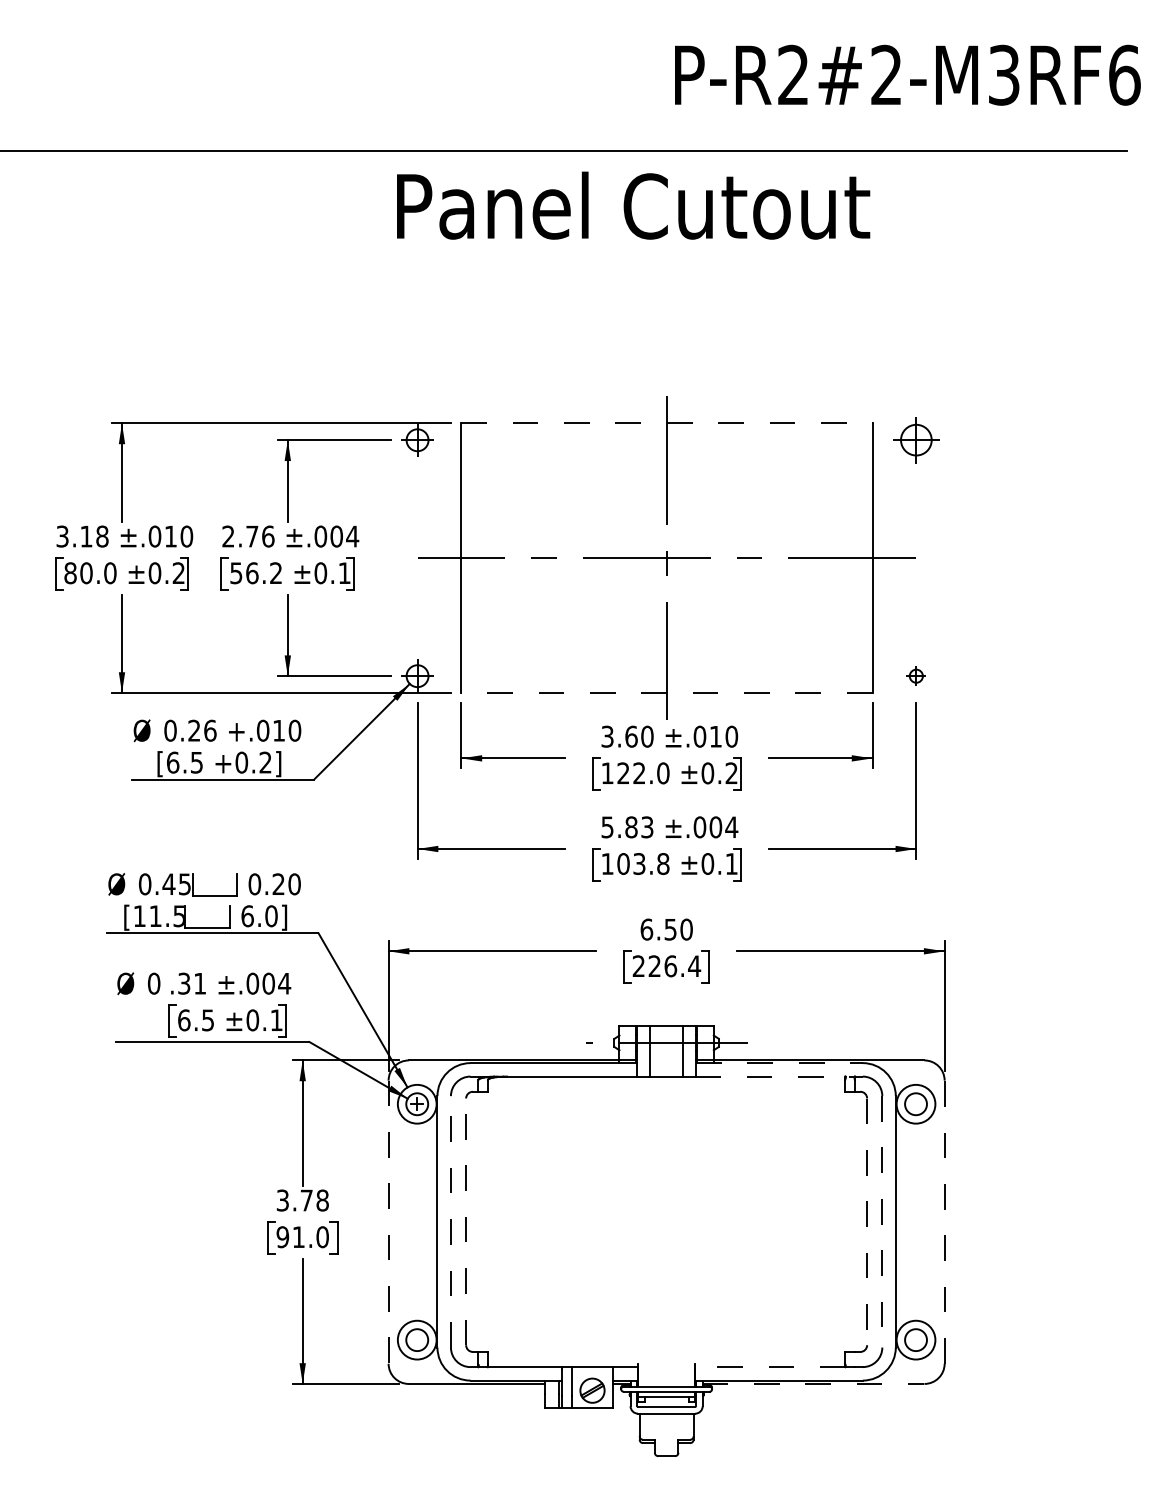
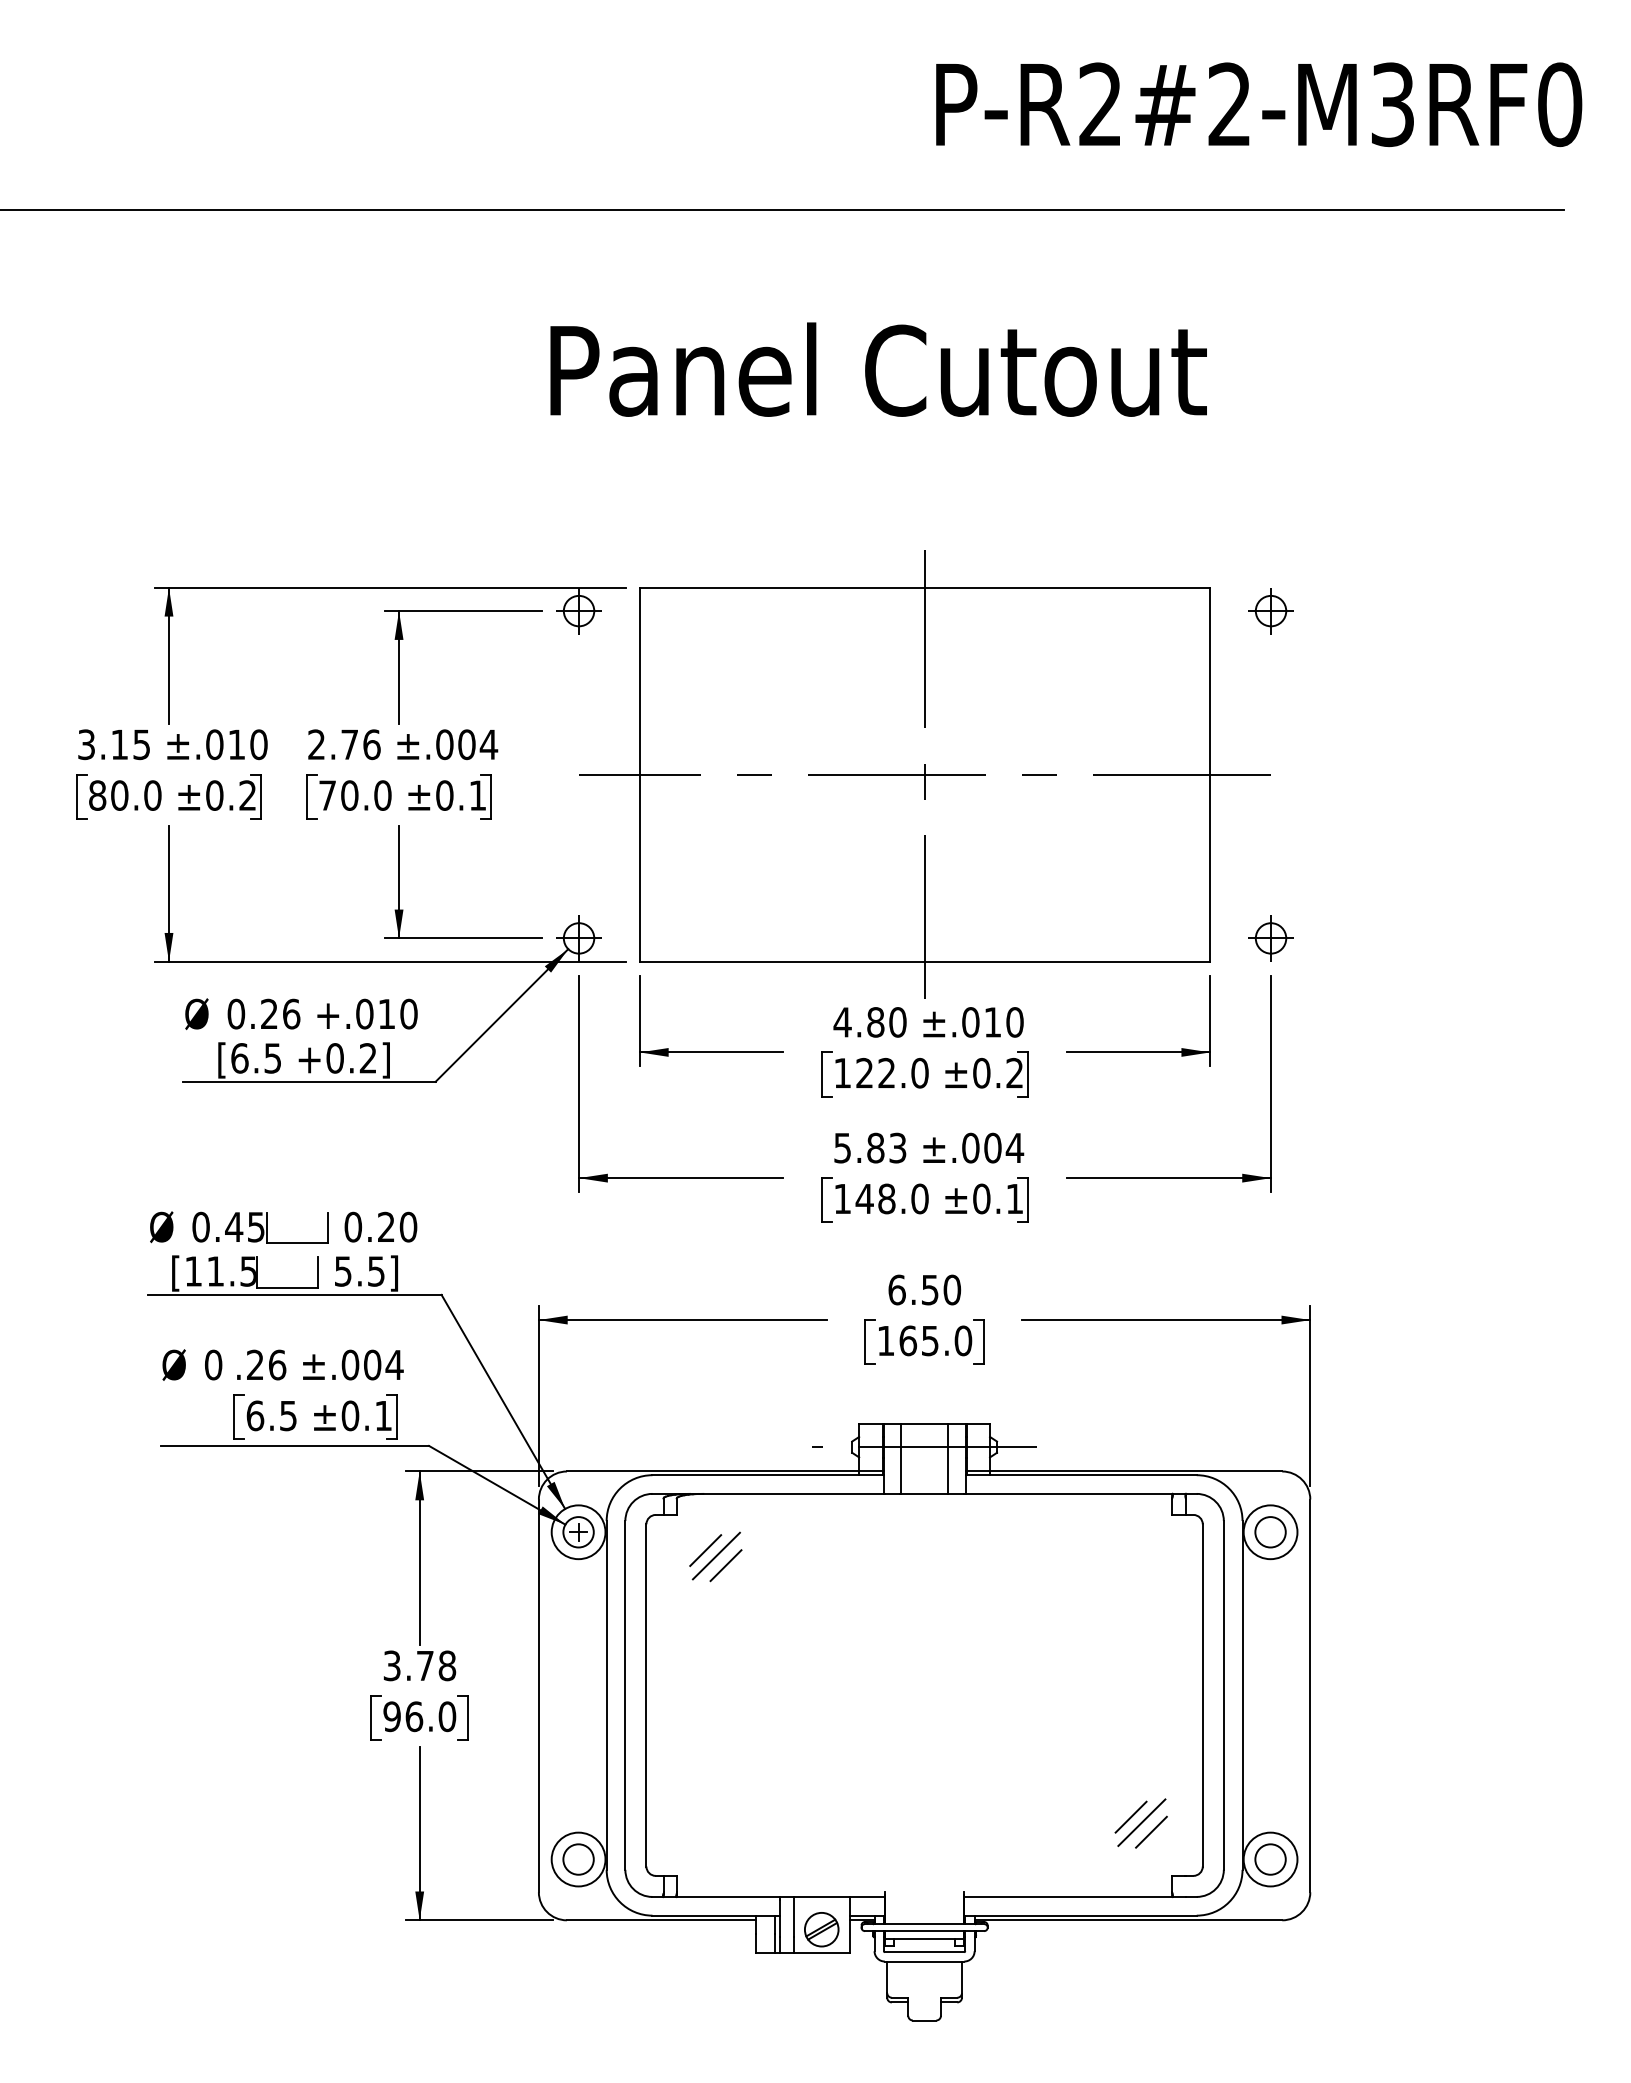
text: (1124, 75) -> (1560, 104), P-R2#2-M3RF6 -> P-R2#2-M3RF0
text: (633, 205) -> (878, 369), moved
line: (667, 423) -> (925, 587), dashed -> solid
part: (915, 440) -> (1270, 611), size x0.71
text: (102, 536) -> (141, 744), 3.18 -> 3.15
text: (256, 573) -> (355, 795), 56.2 -> 70.0
part: (915, 676) -> (1270, 938), size x1.67
line: (666, 692) -> (924, 961), dashed -> solid
text: (618, 736) -> (858, 1022), 3.60 -> 4.80
text: (642, 863) -> (891, 1198), 103.8 -> 148.0
text: (259, 916) -> (359, 1271), 6.0] -> 5.5]
text: (666, 966) -> (924, 1340), 226.4 -> 165.0
text: (192, 983) -> (266, 1364), .31 -> .26
line: (779, 1063) -> (1081, 1475), dashed -> solid
line: (779, 1076) -> (1081, 1493), dashed -> solid
line: (508, 1117) -> (705, 1550), added
line: (515, 1120) -> (715, 1555), added
line: (523, 1128) -> (725, 1565), added
line: (451, 1221) -> (625, 1694), dashed -> solid
line: (466, 1221) -> (646, 1694), dashed -> solid
line: (866, 1221) -> (1202, 1695), dashed -> solid
line: (882, 1221) -> (1223, 1695), dashed -> solid
line: (944, 1221) -> (1310, 1695), dashed -> solid
line: (388, 1222) -> (538, 1696), dashed -> solid
text: (298, 1237) -> (414, 1716), 91.0 -> 96.0
line: (815, 1309) -> (1130, 1816), added
line: (822, 1313) -> (1141, 1822), added
line: (830, 1319) -> (1151, 1831), added
line: (770, 1366) -> (1068, 1896), dashed -> solid
line: (813, 1384) -> (1128, 1920), dashed -> solid

